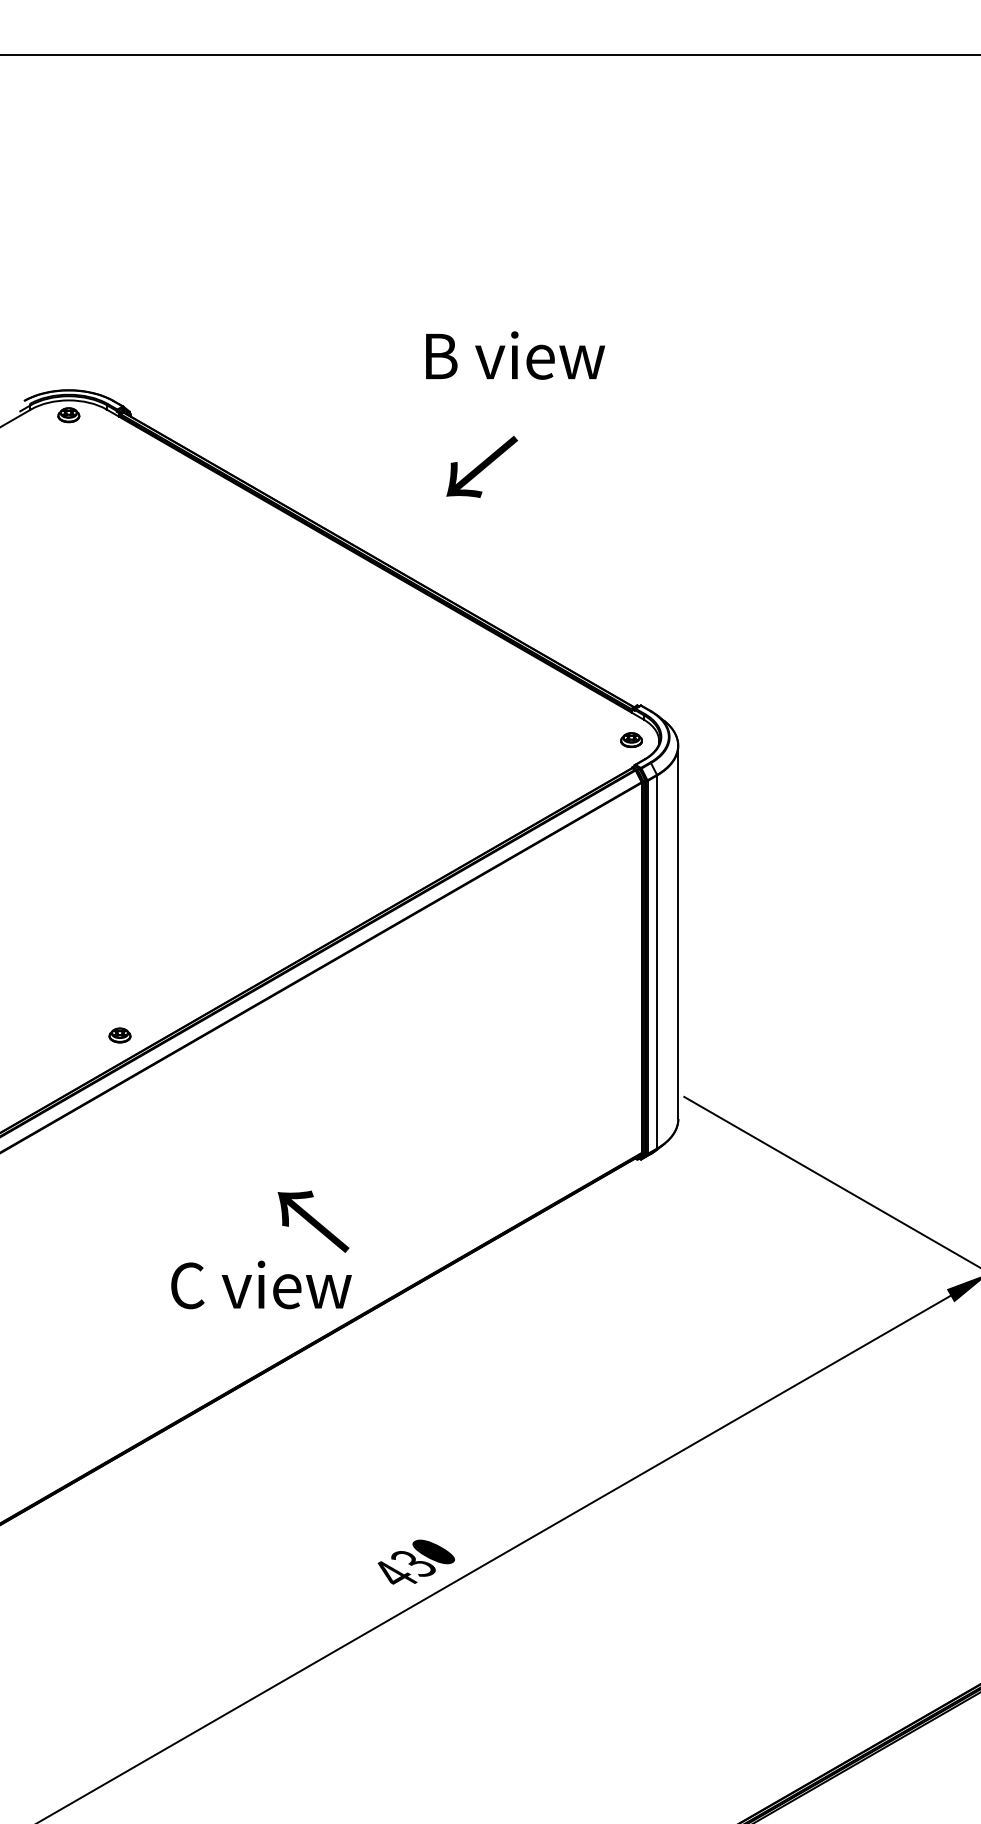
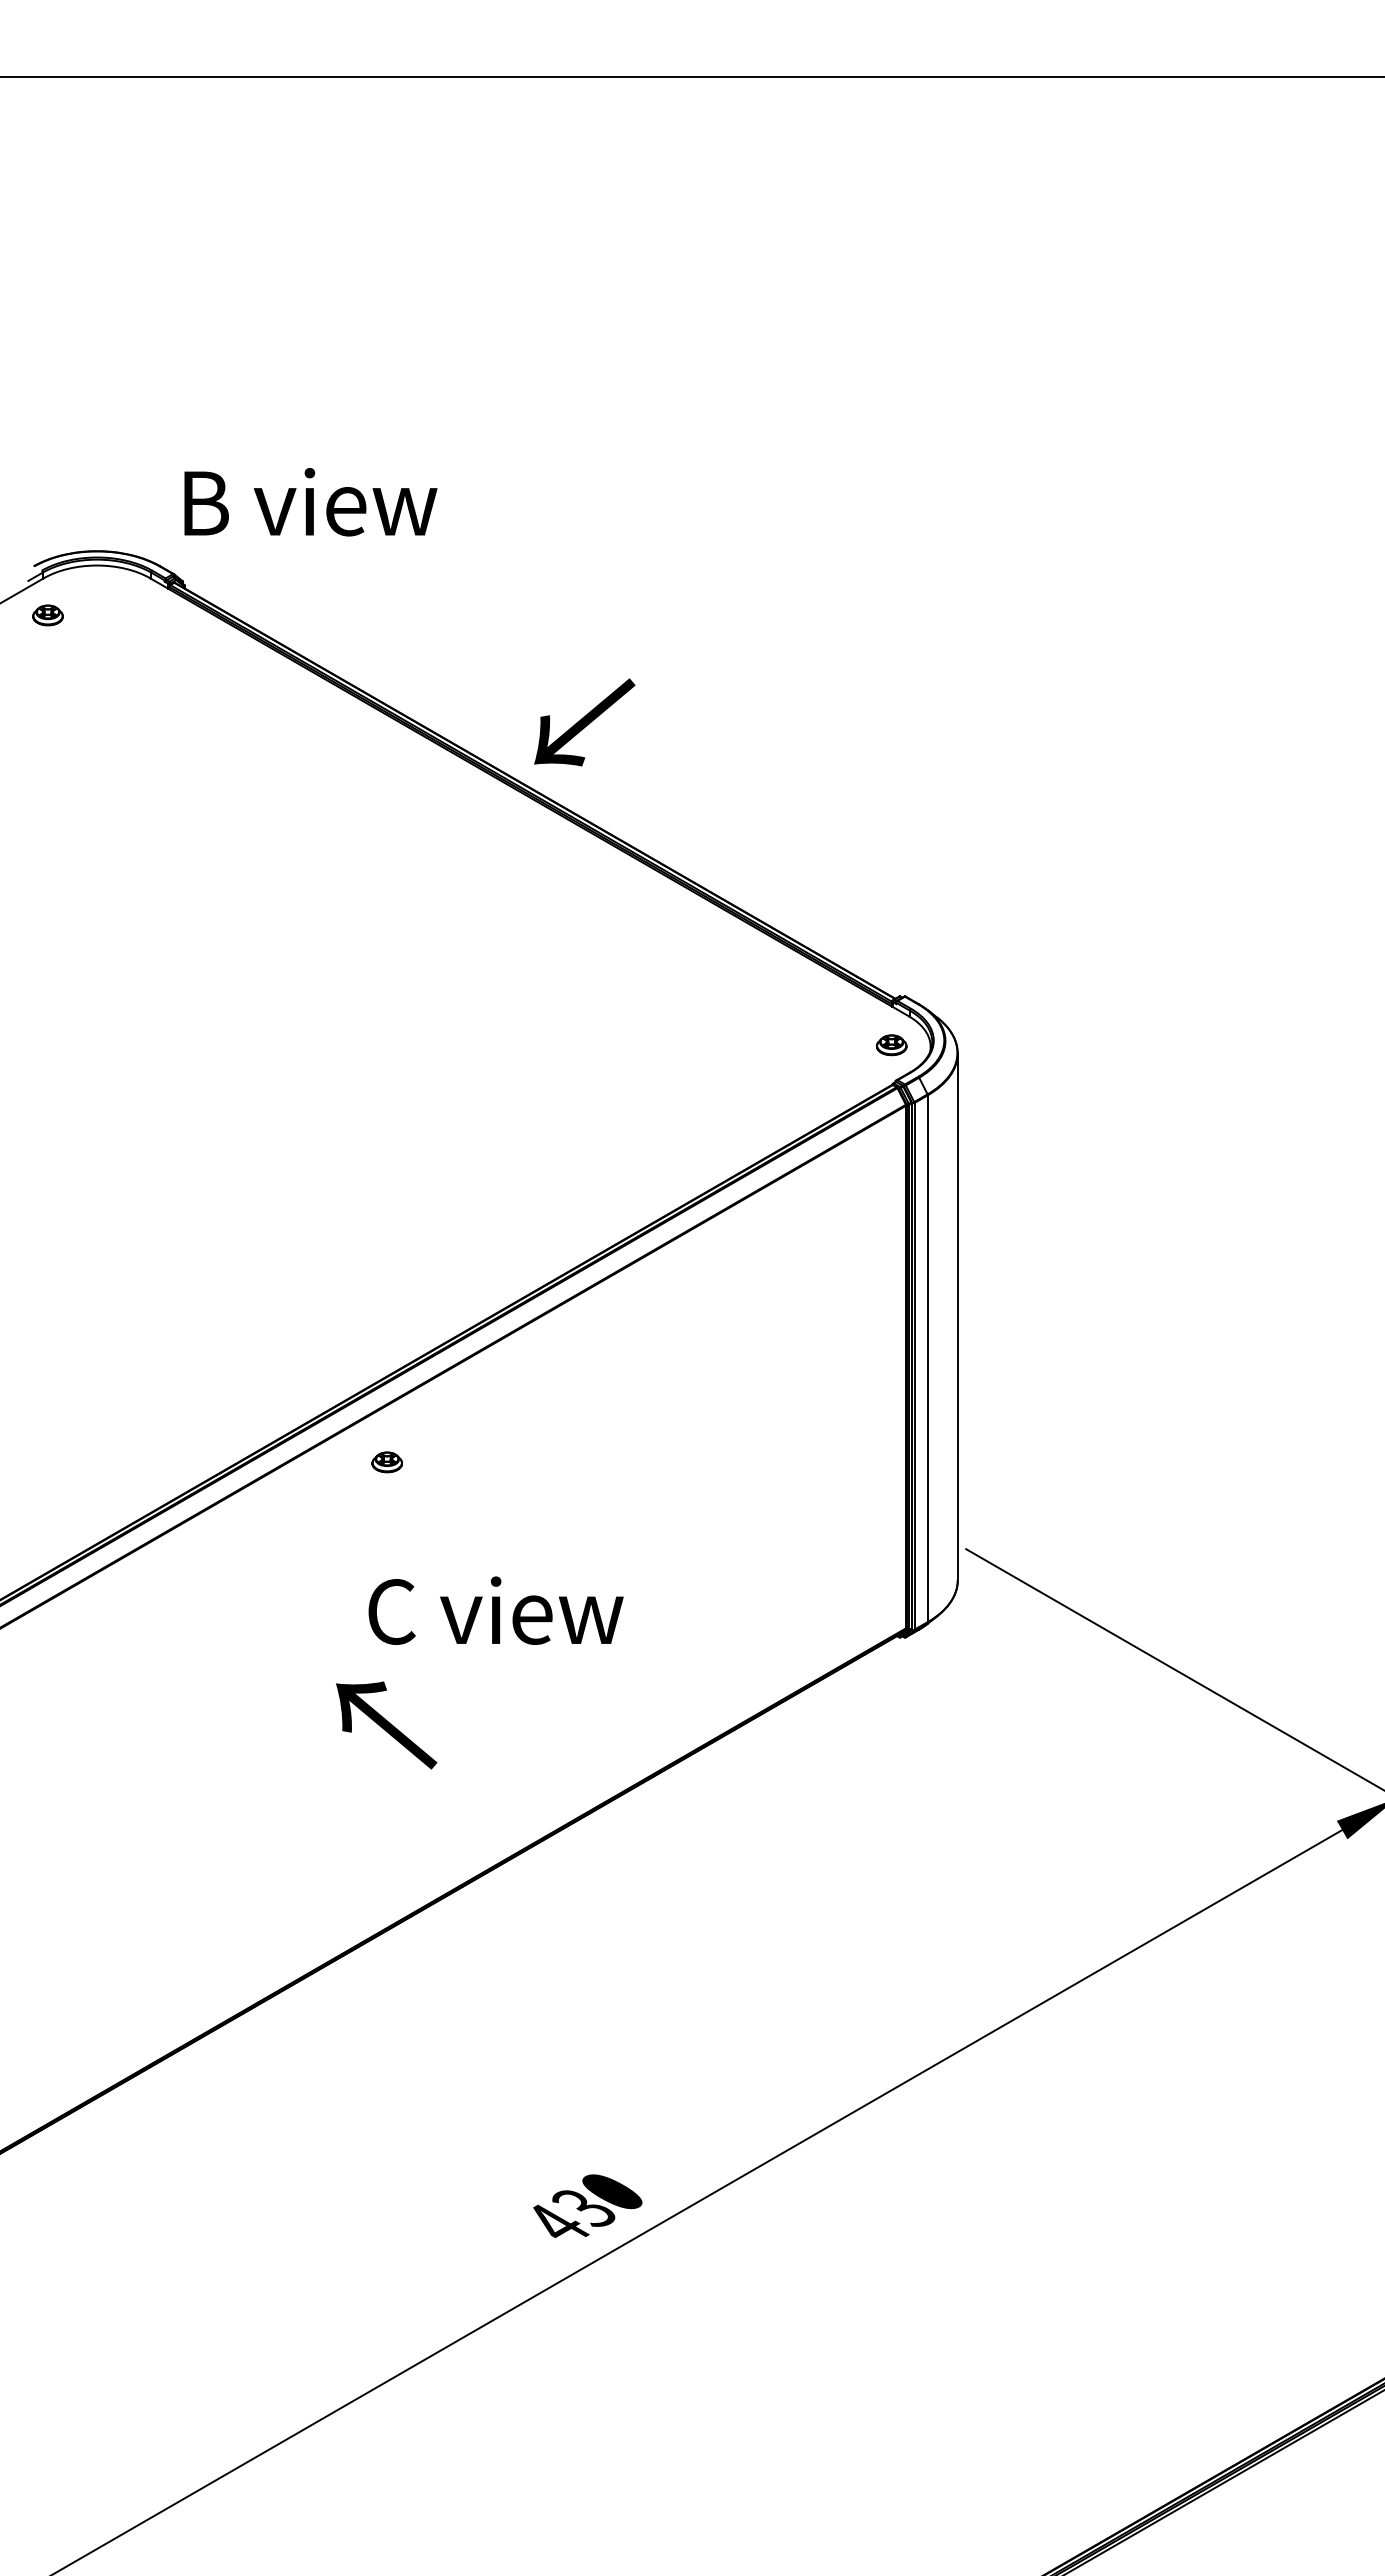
text: (515, 355) -> (310, 502), moved
part: (68, 415) -> (47, 615), moved
text: (482, 466) -> (584, 722), moved
part: (119, 1035) -> (386, 1462), moved
text: (313, 1221) -> (386, 1725), moved
text: (261, 1284) -> (495, 1610), moved

